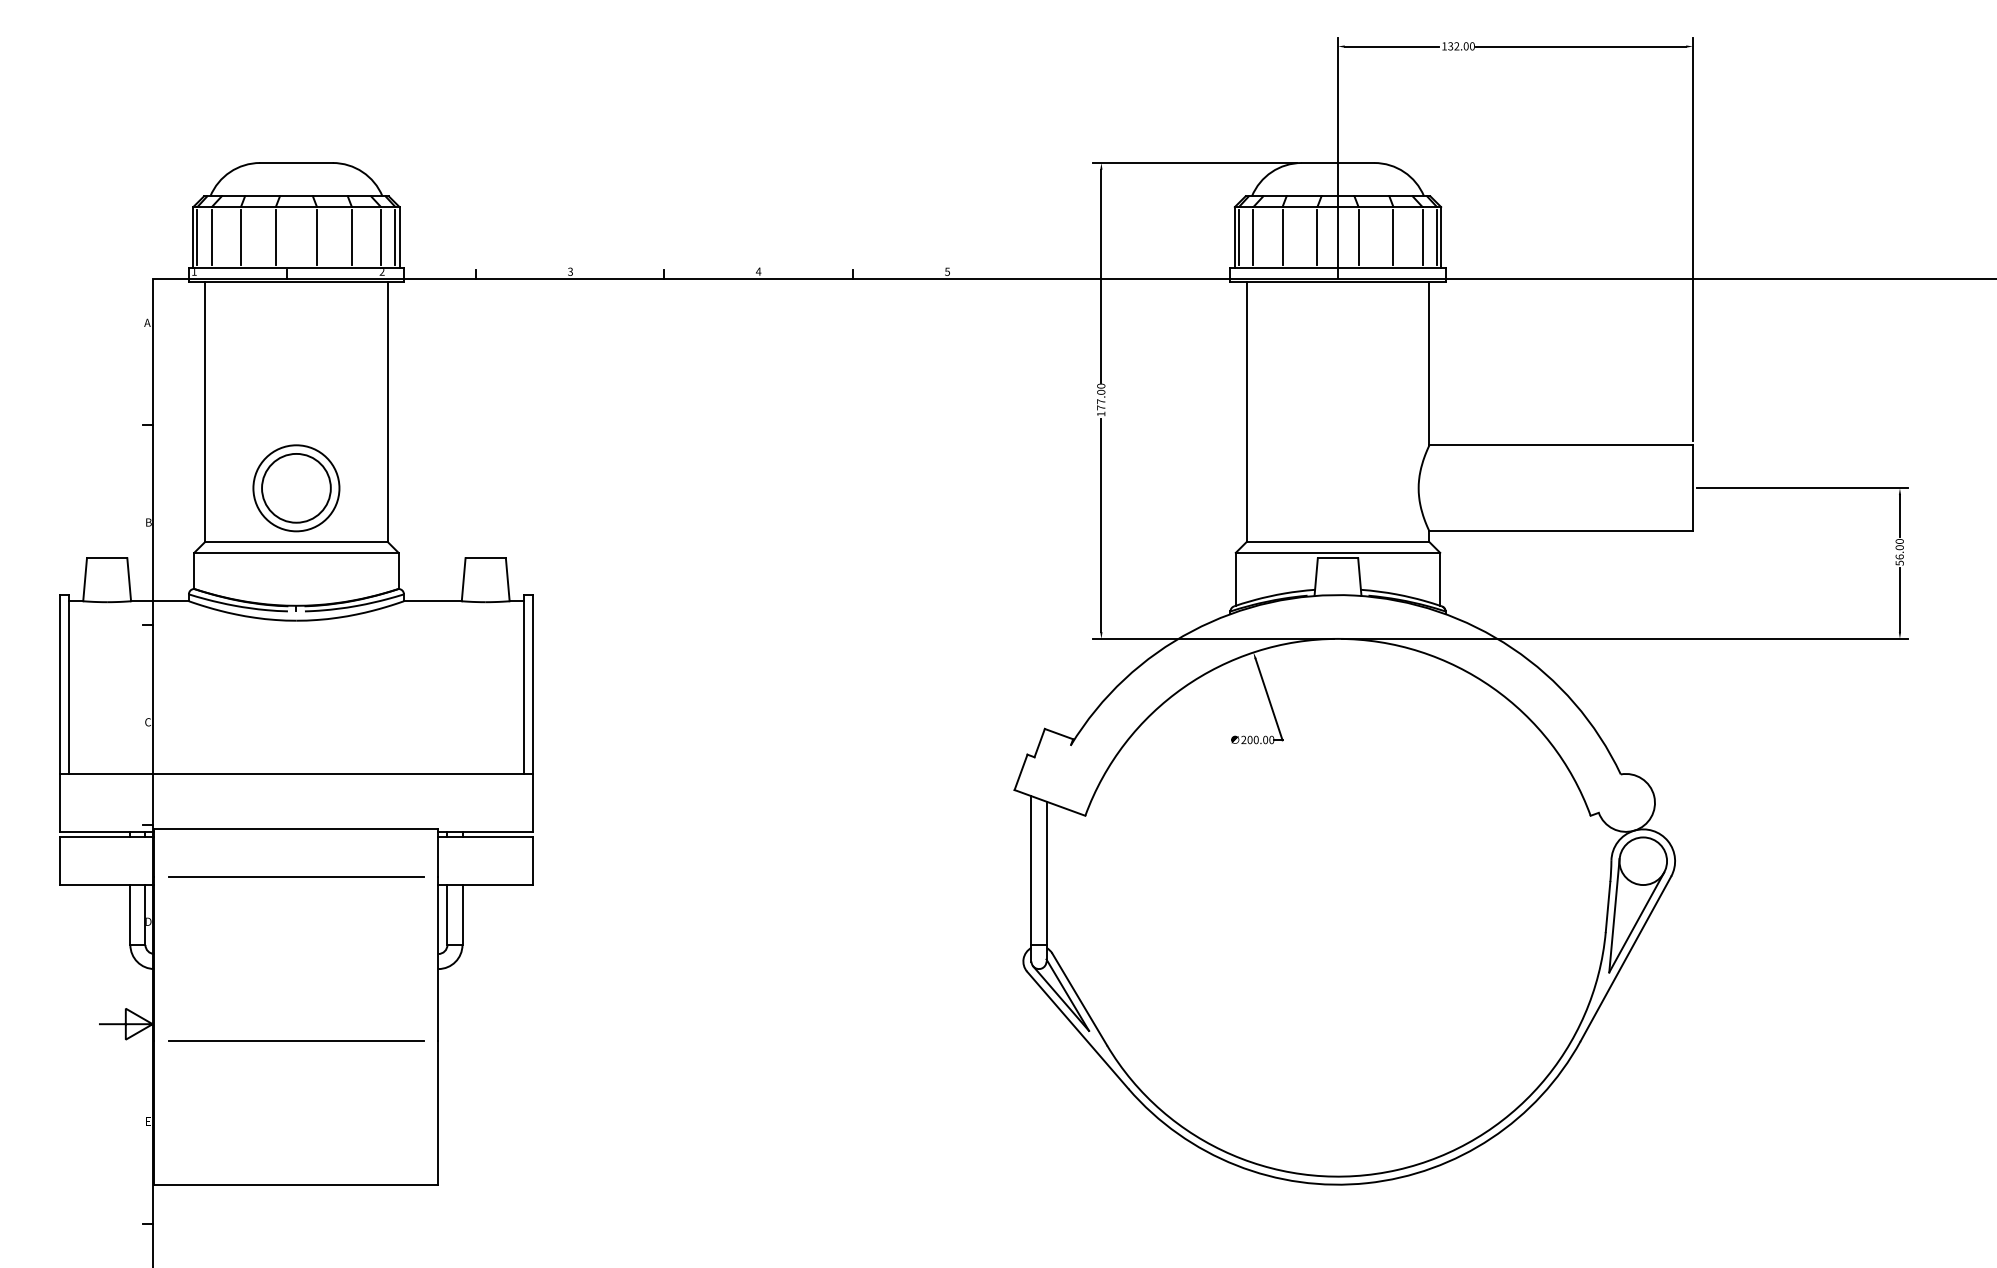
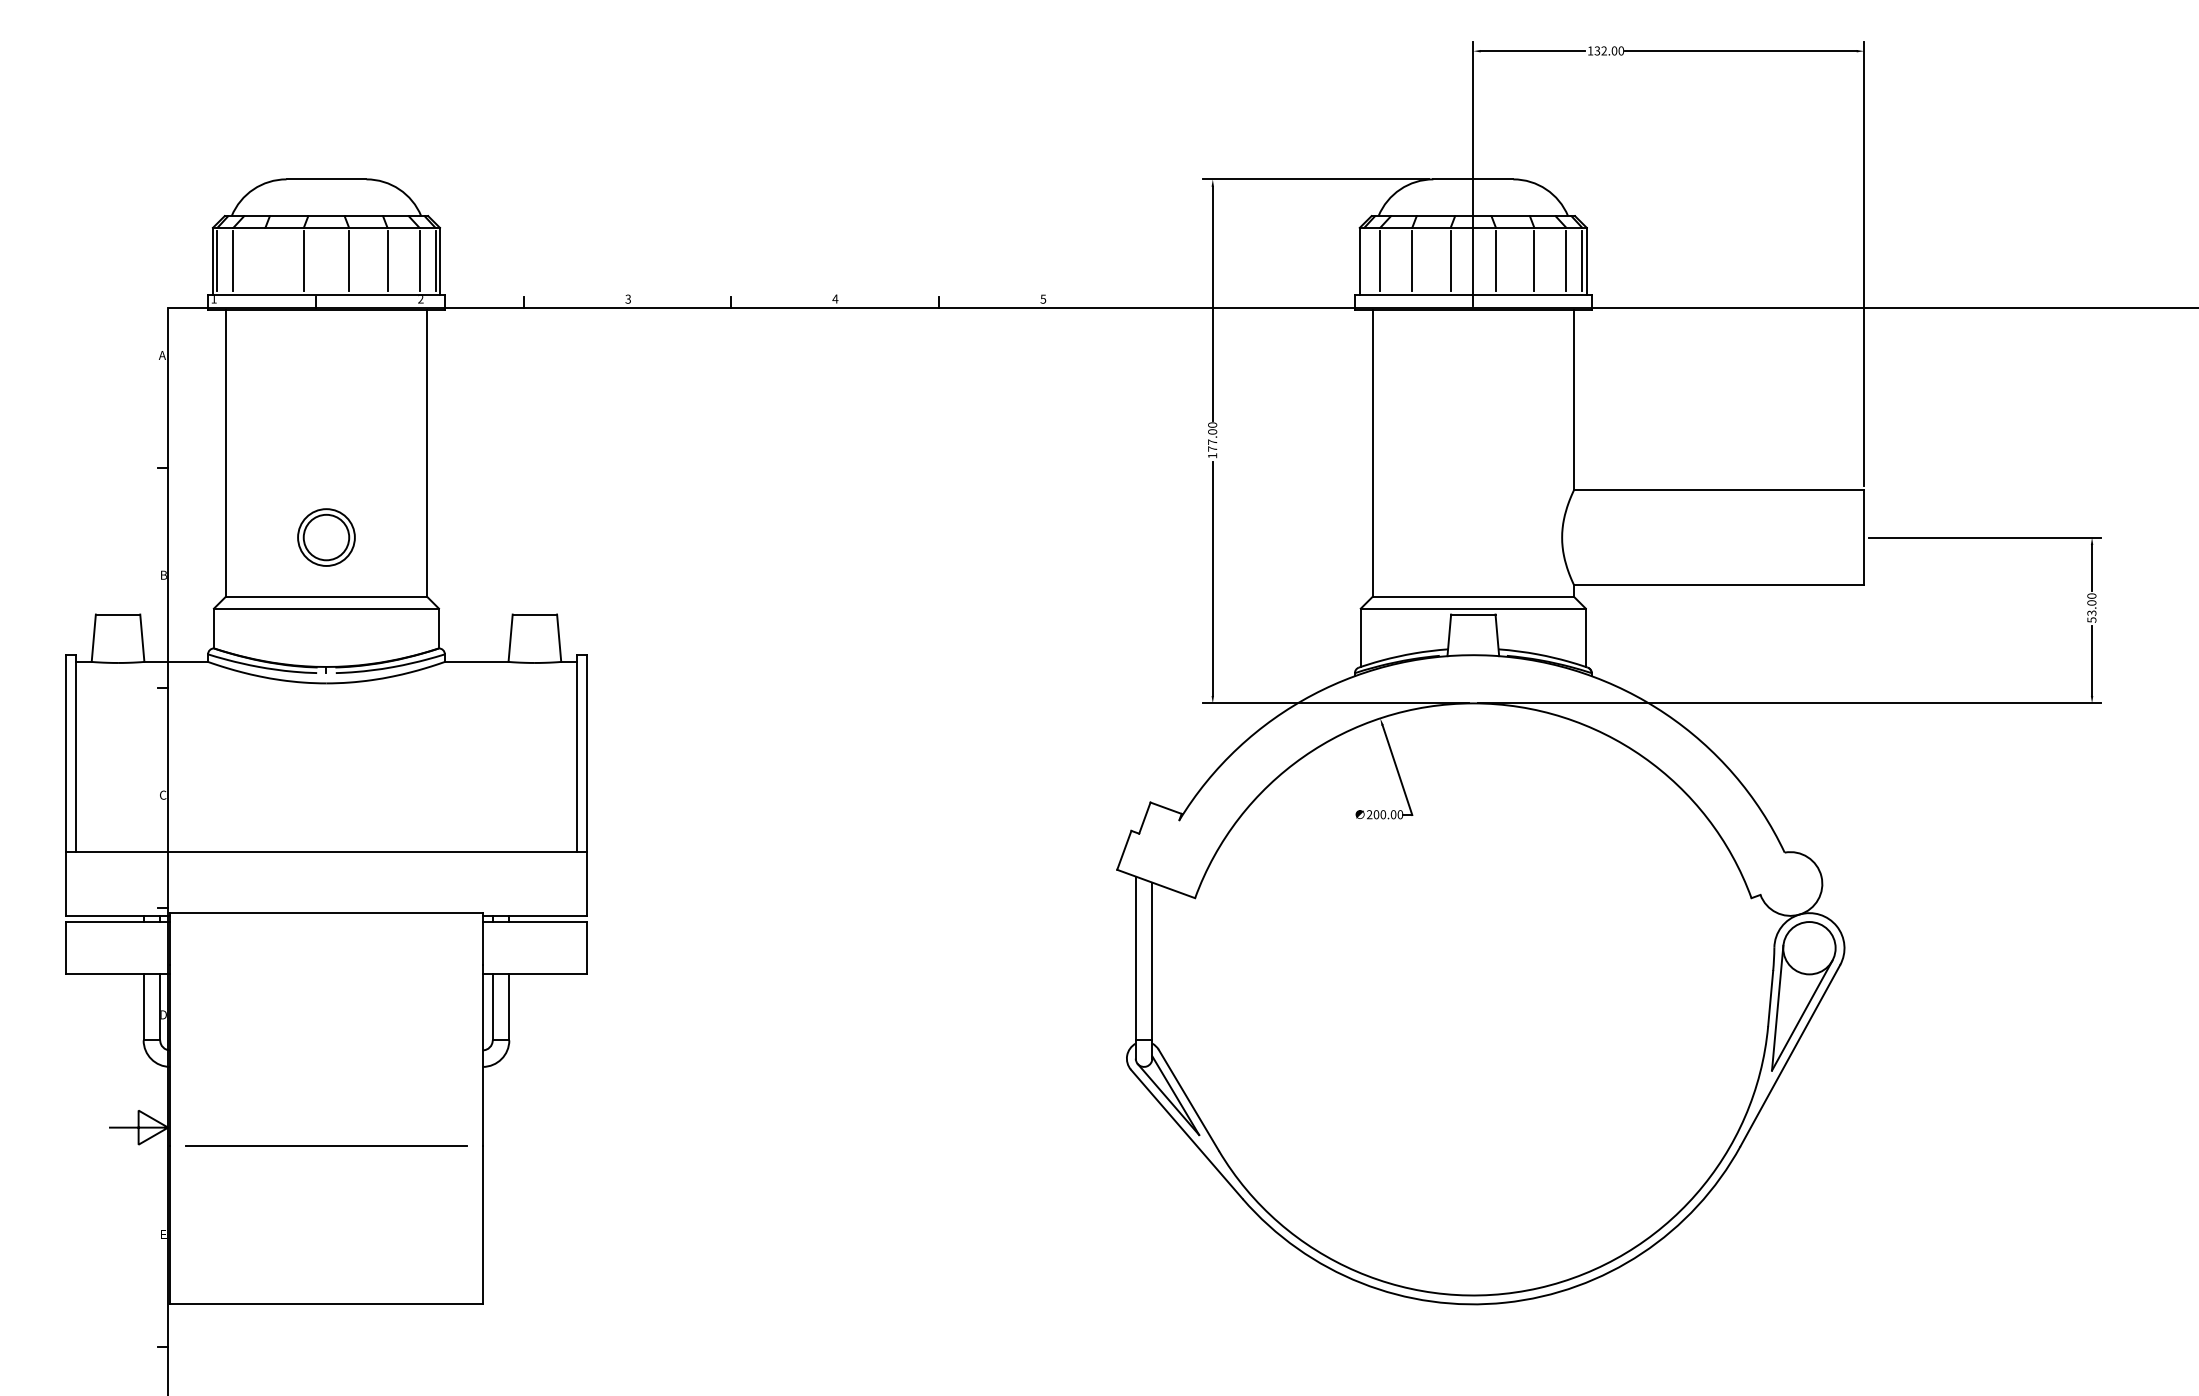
line: (241, 237) -> (265, 261), removed
line: (1239, 237) -> (1364, 261), removed
part: (296, 488) -> (326, 537), size x0.6
text: (1899, 556) -> (2091, 612), 56.00 -> 53.00
line: (296, 876) -> (326, 964), removed

